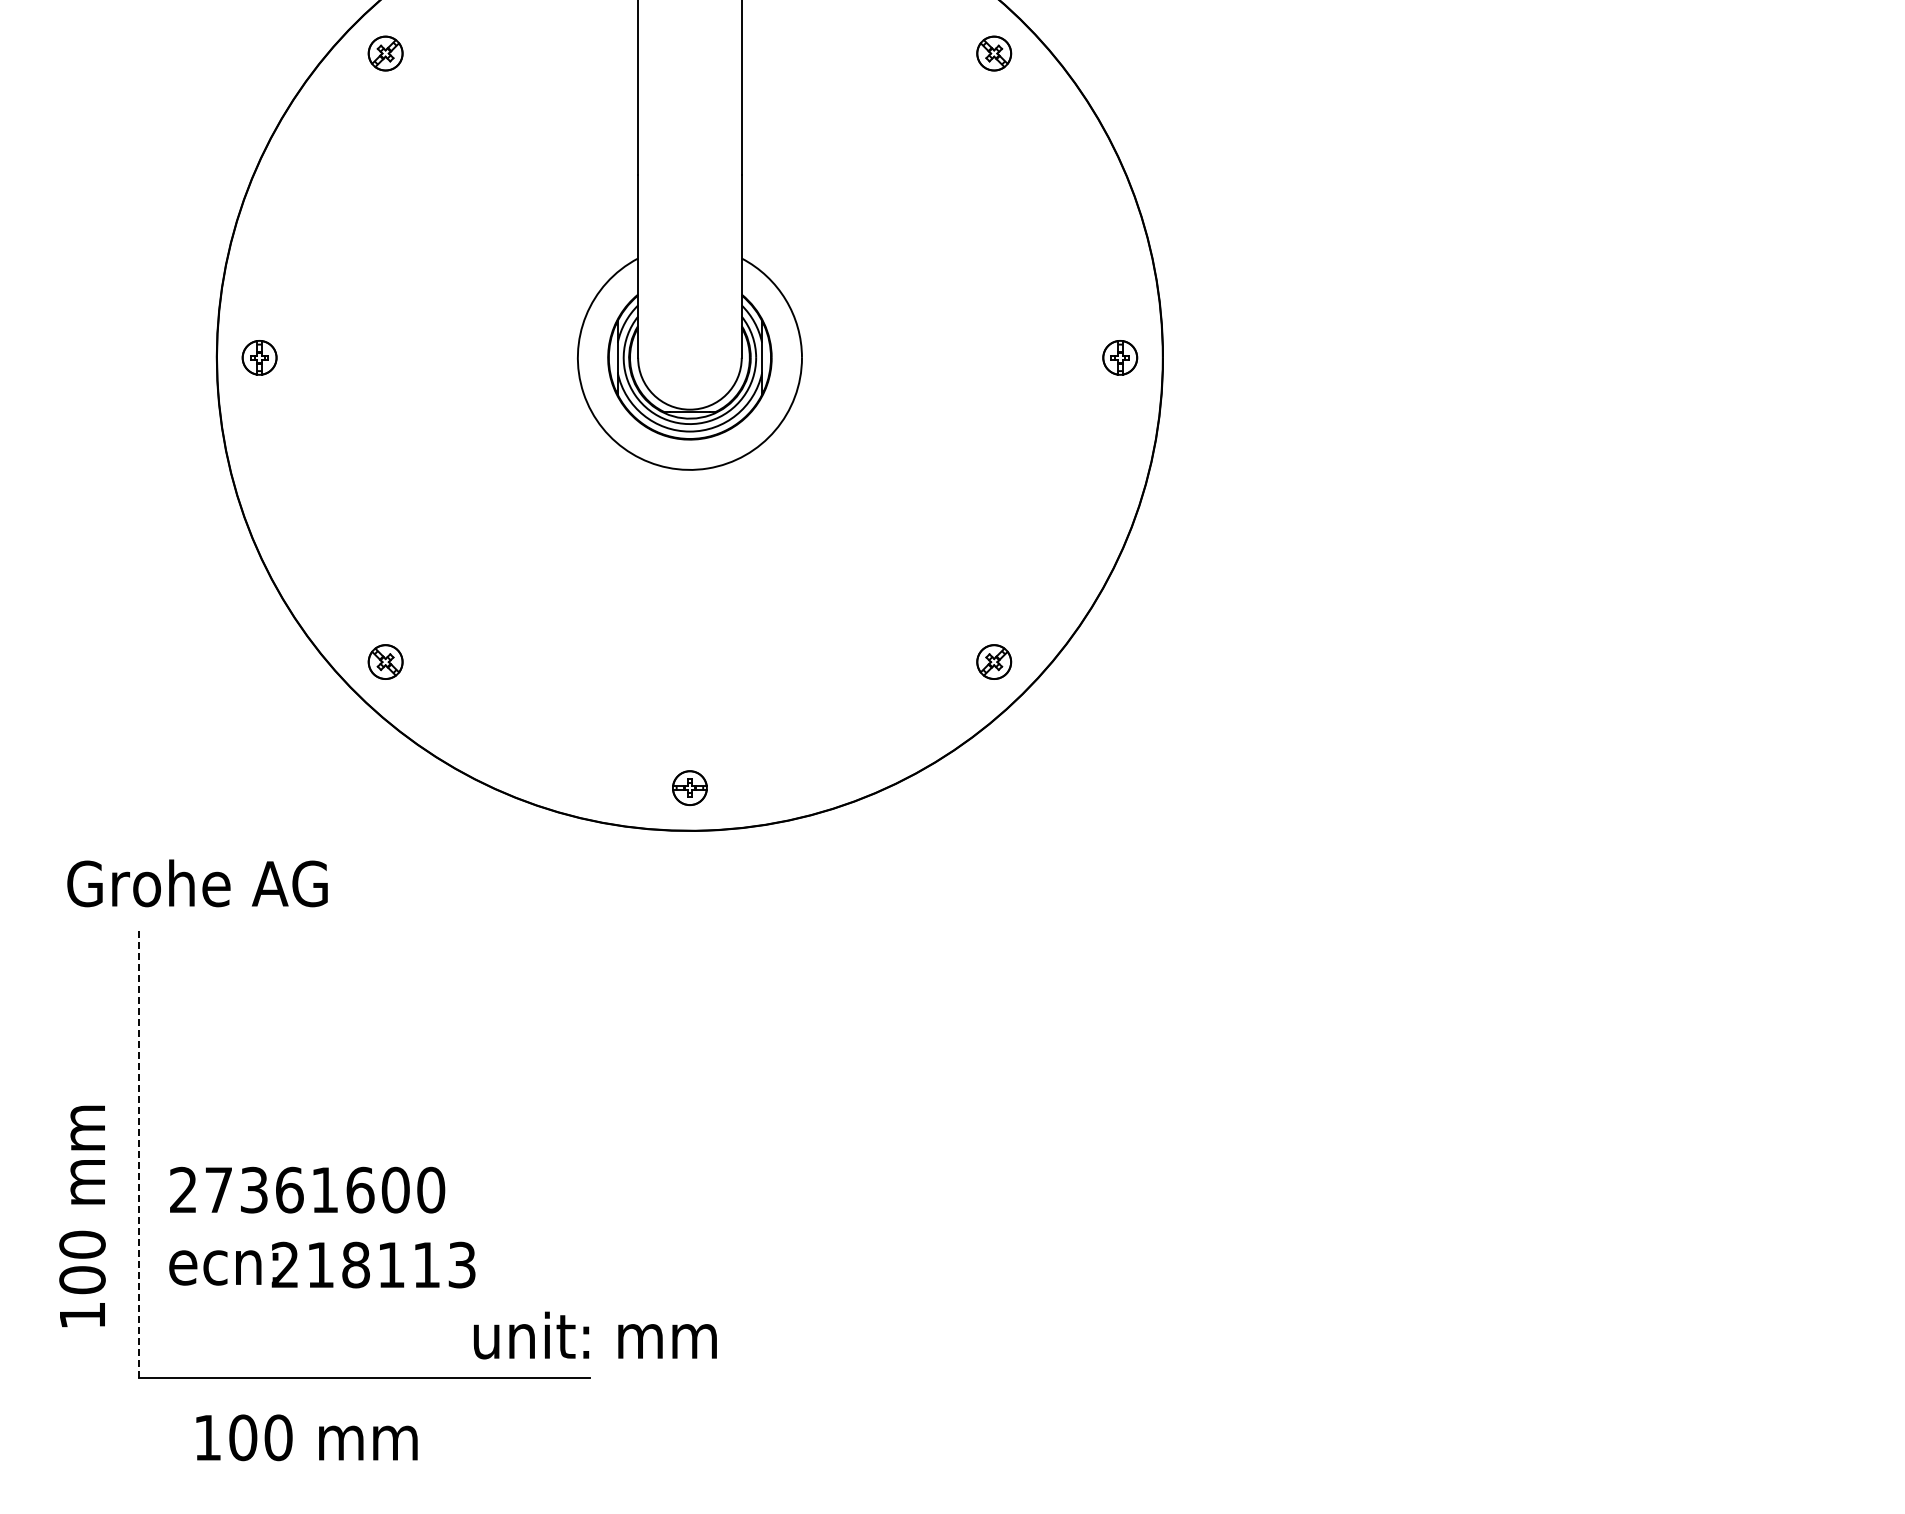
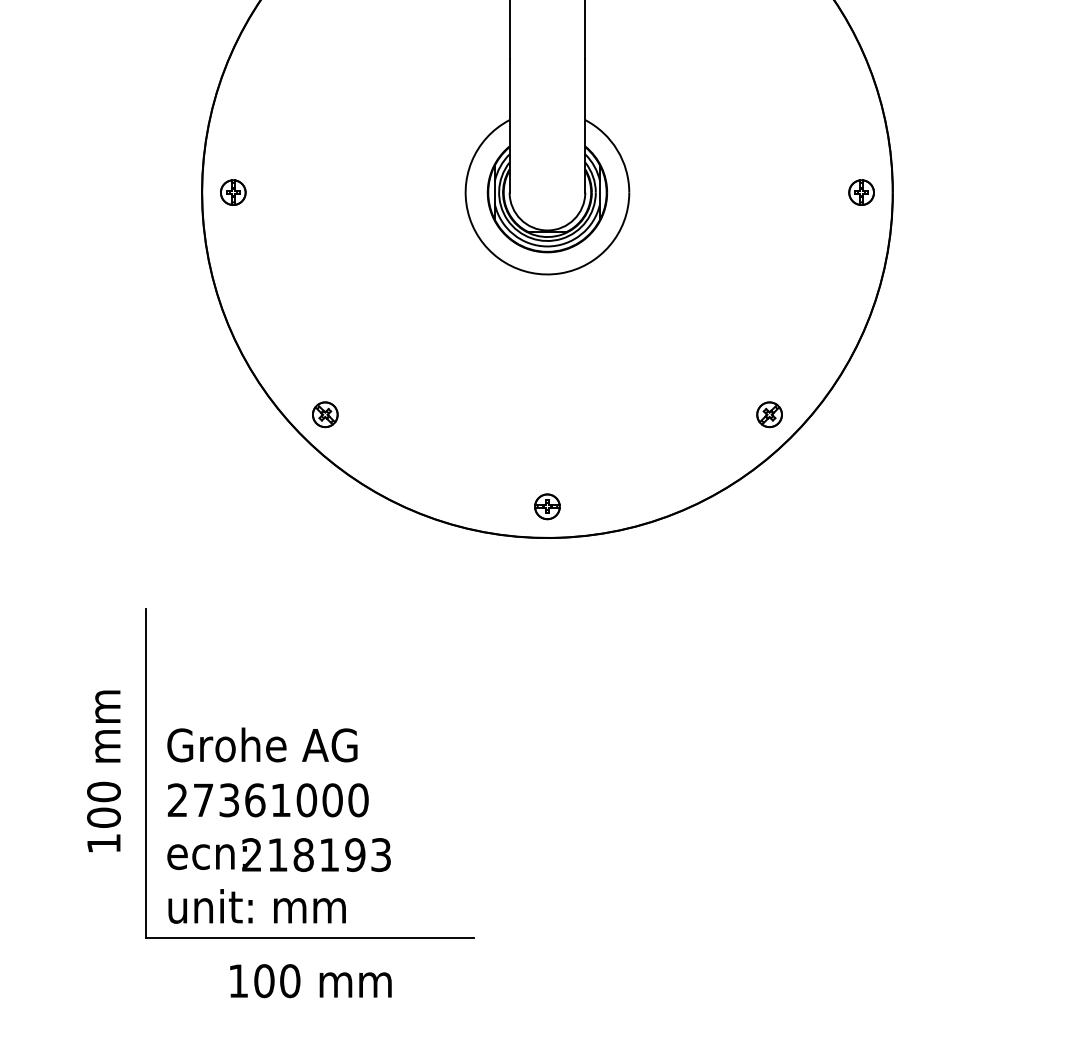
text: (197, 883) -> (262, 745), moved
line: (139, 1152) -> (145, 772), dashed -> solid
text: (360, 1189) -> (306, 799), 27361600 -> 27361000
text: (82, 1216) -> (103, 771), moved
text: (426, 1264) -> (355, 854), 218113 -> 218193
text: (595, 1335) -> (257, 906), moved
text: (306, 1437) -> (310, 980), moved

